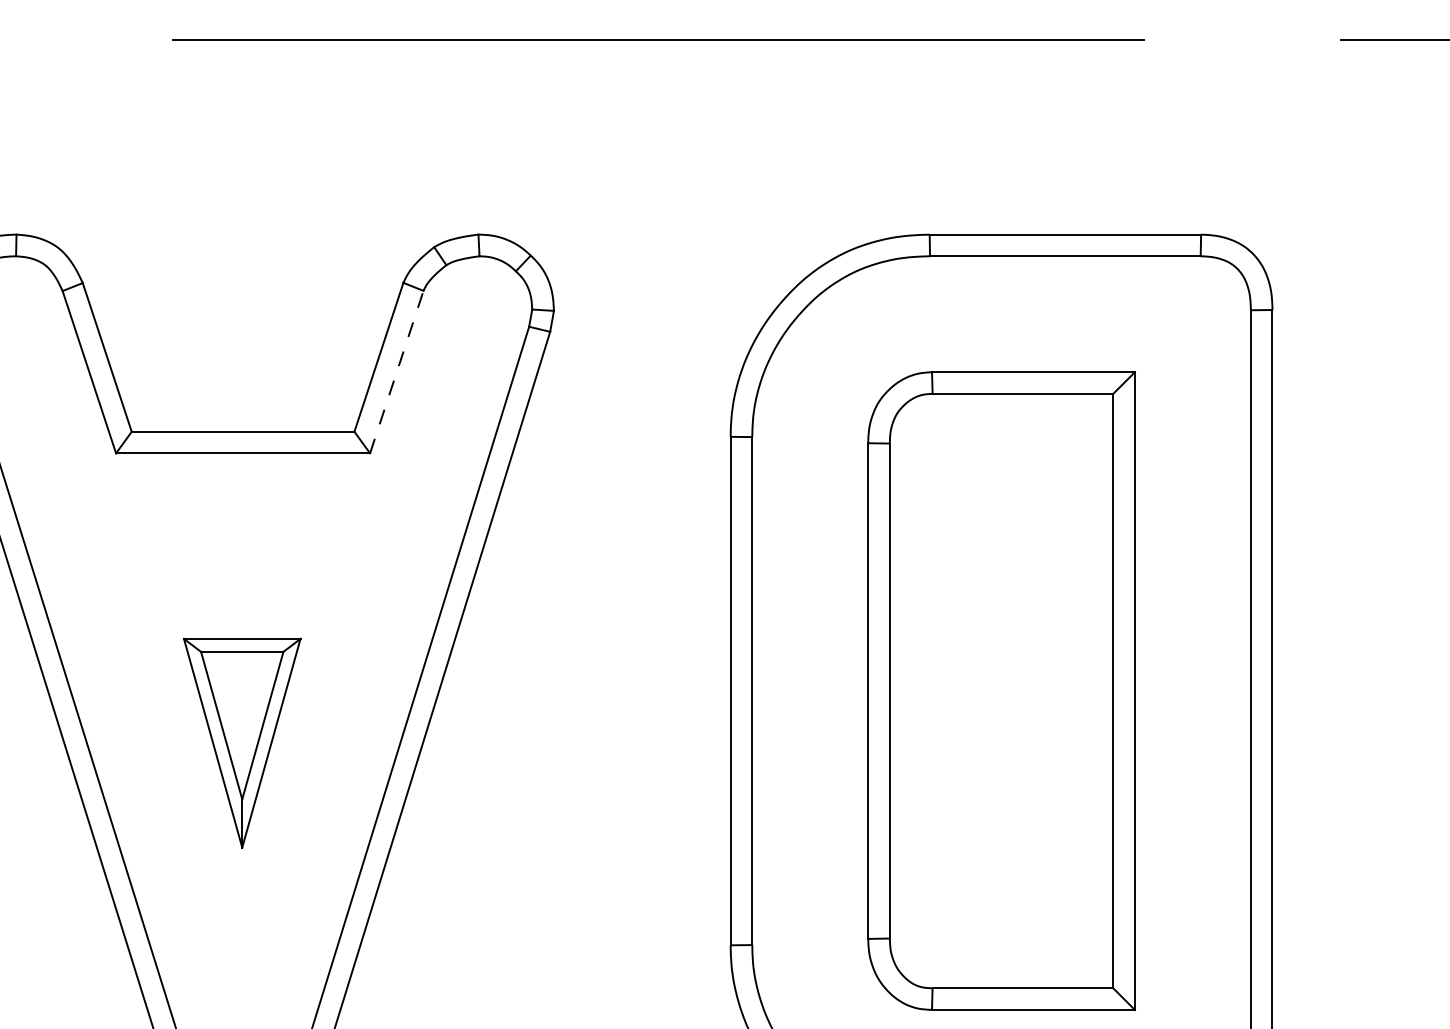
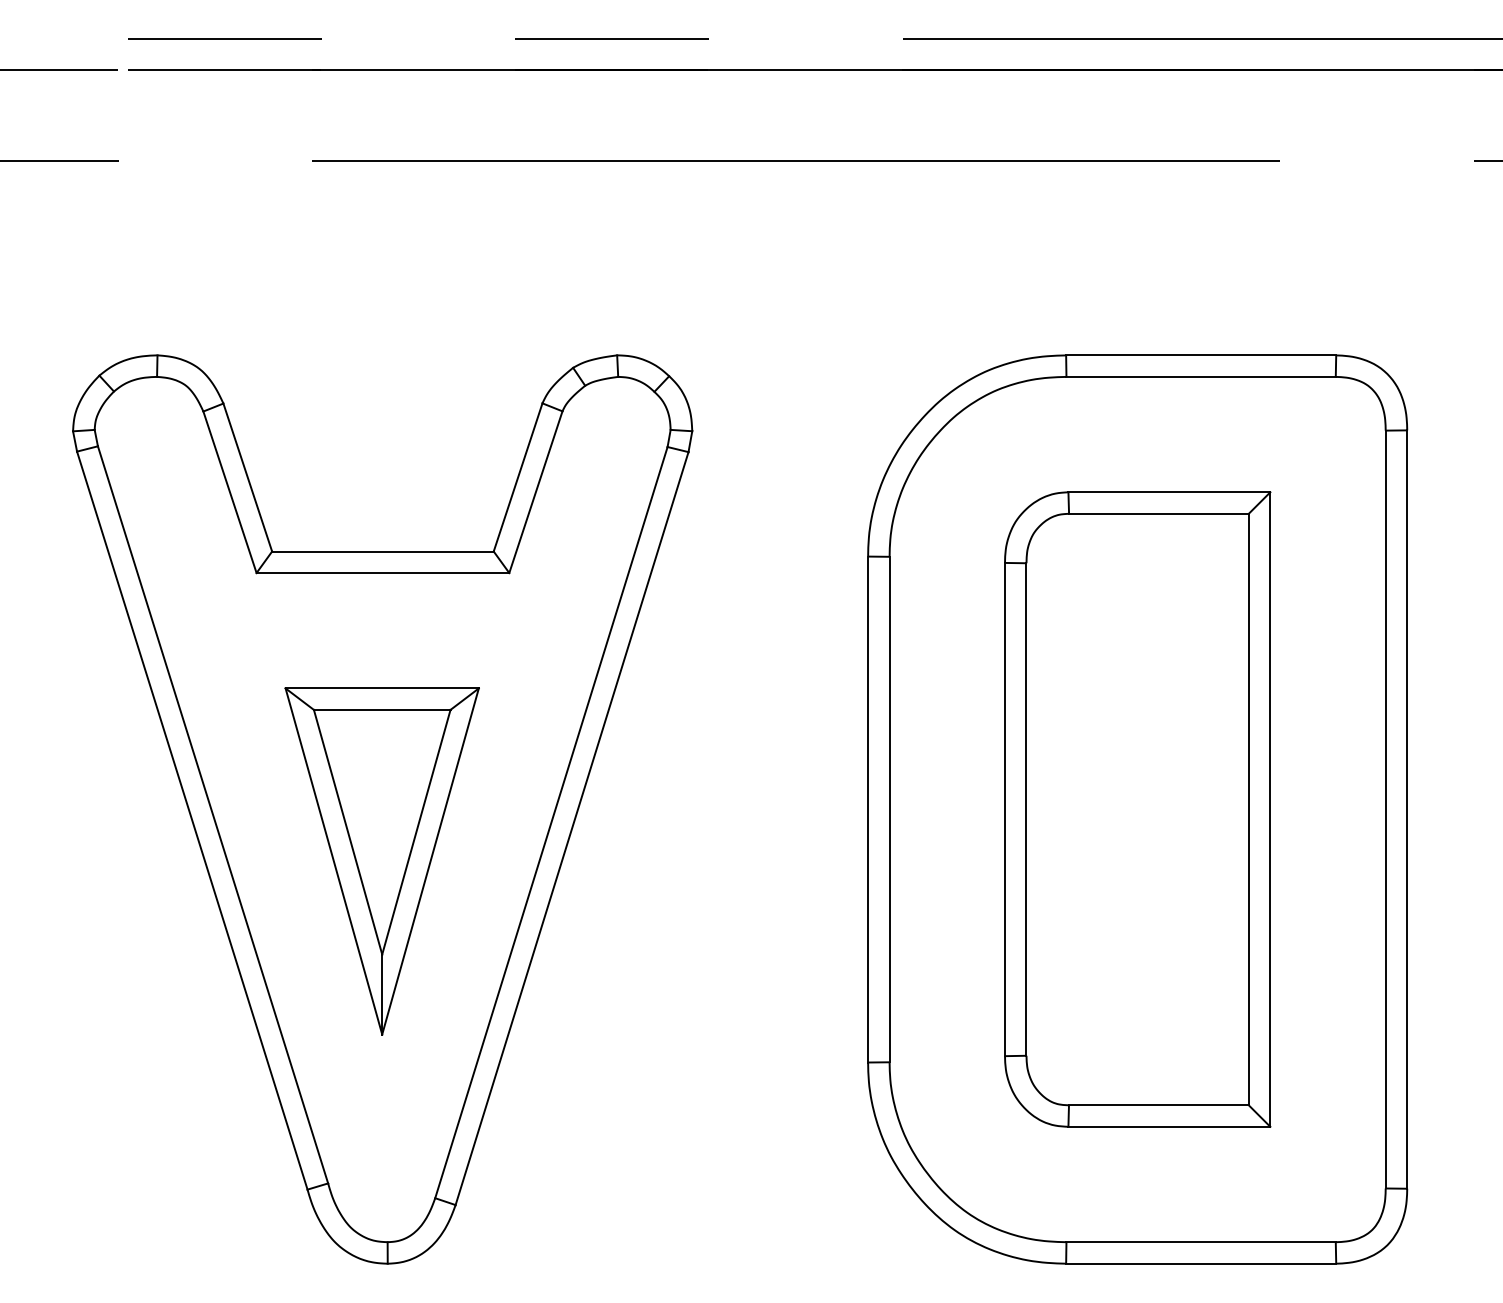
line: (397, 371) -> (536, 491), dashed -> solid
part: (241, 743) -> (381, 861), size x1.67

